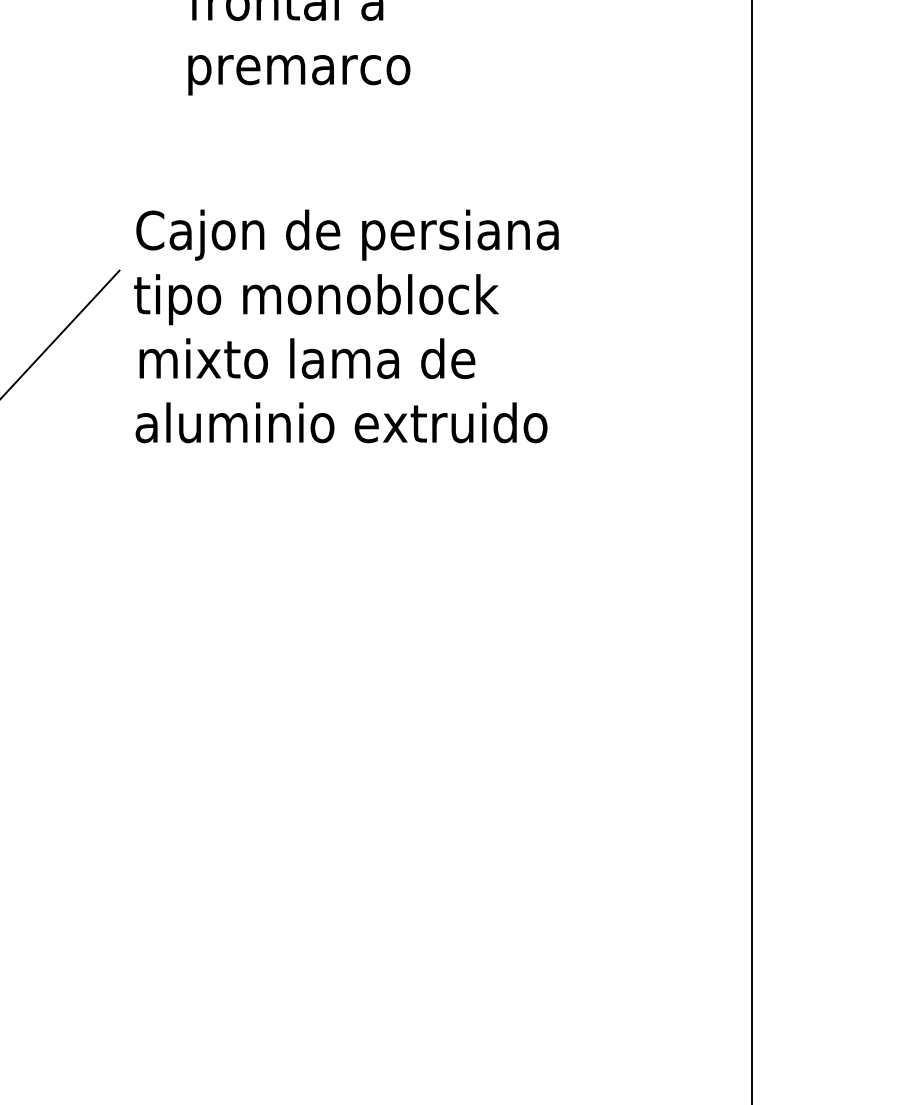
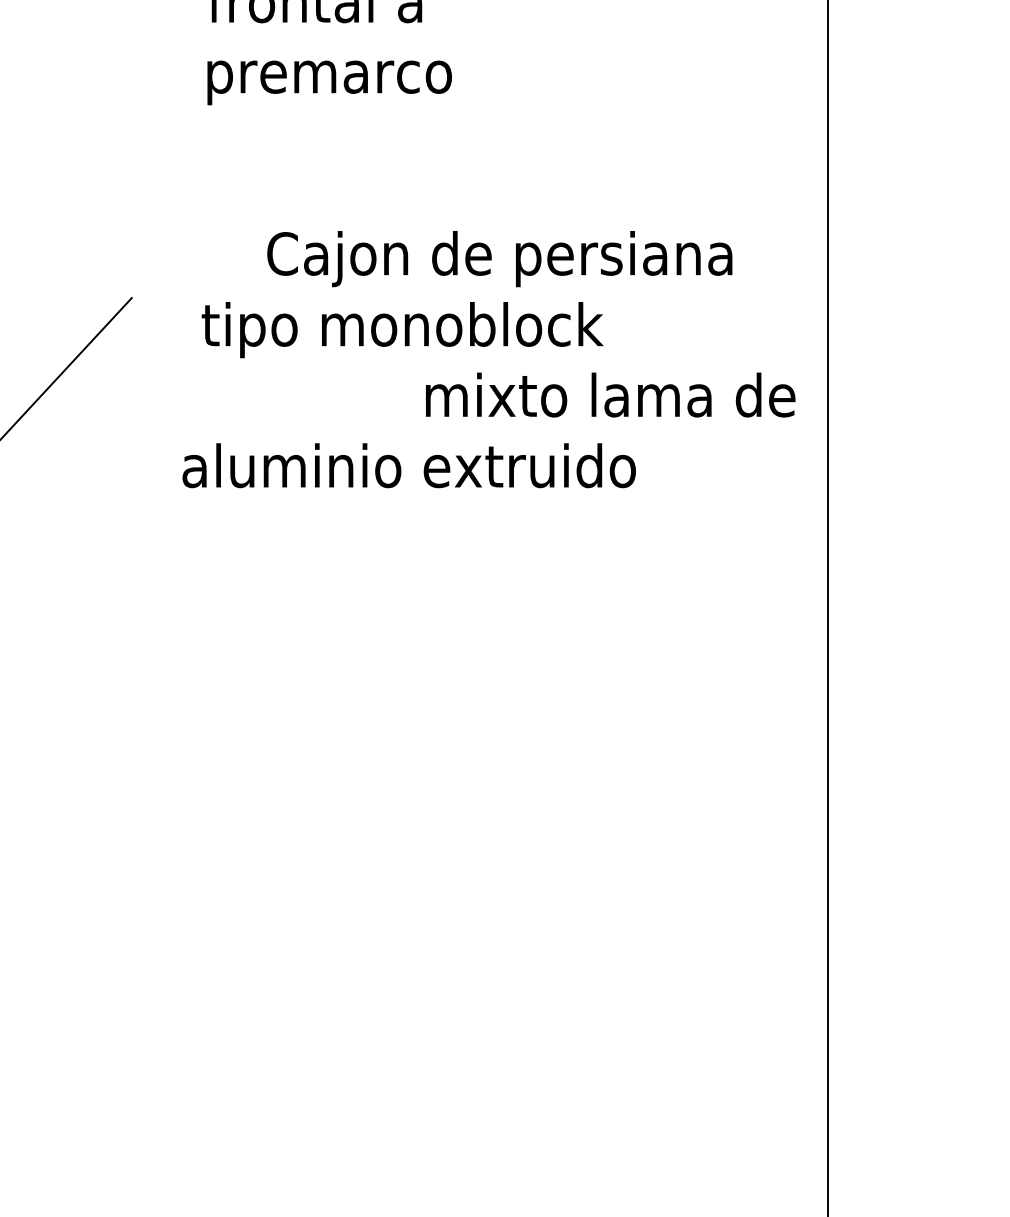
text: (347, 235) -> (499, 259), moved
text: (316, 300) -> (402, 330), moved
text: (307, 358) -> (610, 394), moved
text: (340, 422) -> (408, 465), moved

